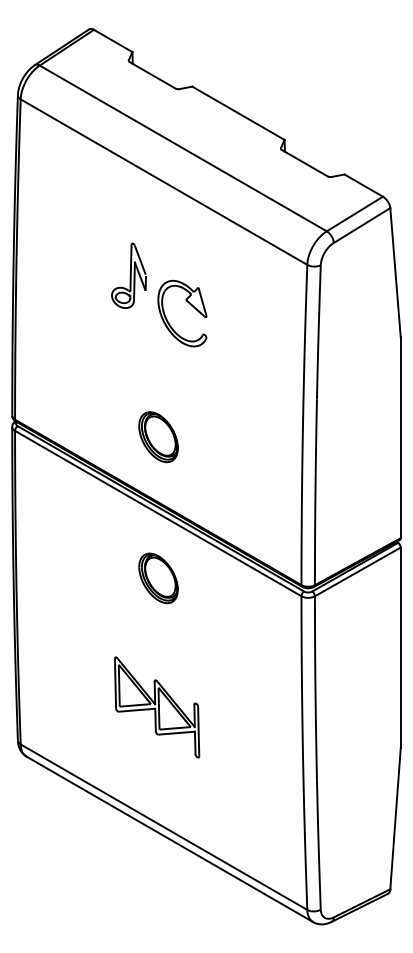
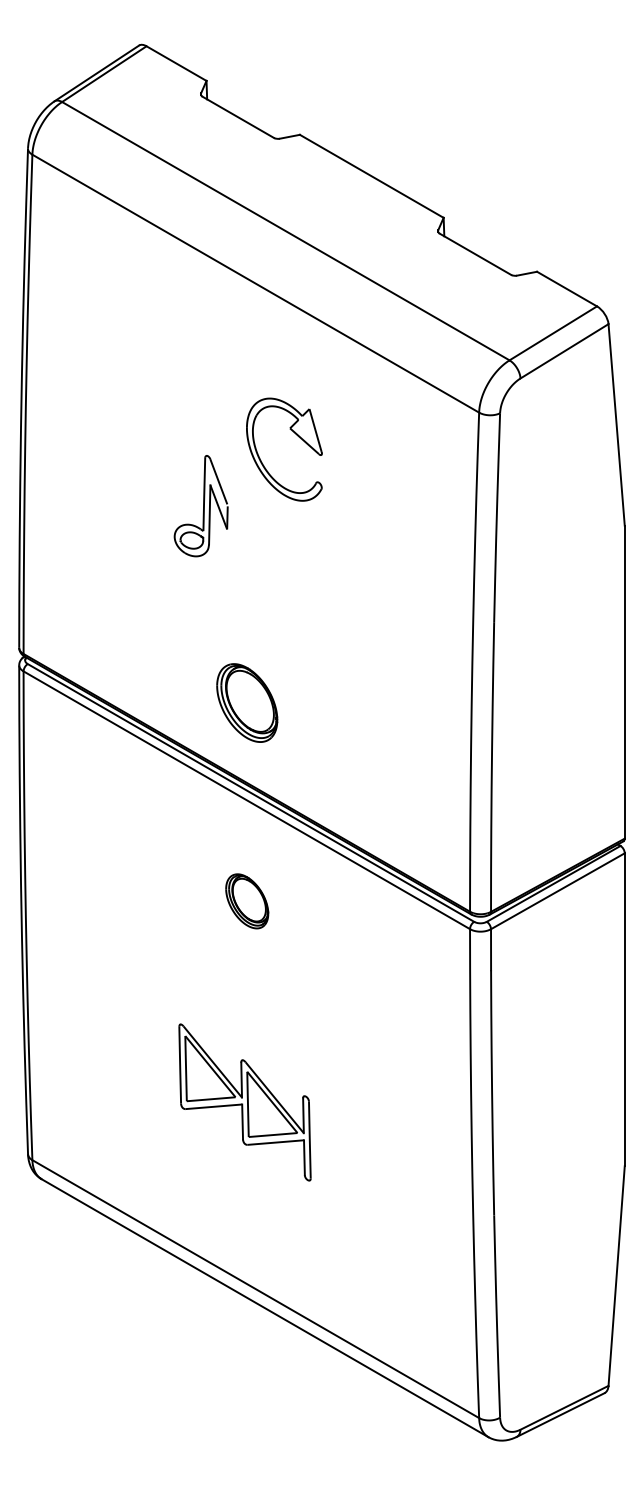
part: (128, 275) -> (200, 505), moved
part: (190, 305) -> (297, 436), moved
part: (158, 437) -> (247, 703), moved
part: (158, 578) -> (247, 901), size x0.7

